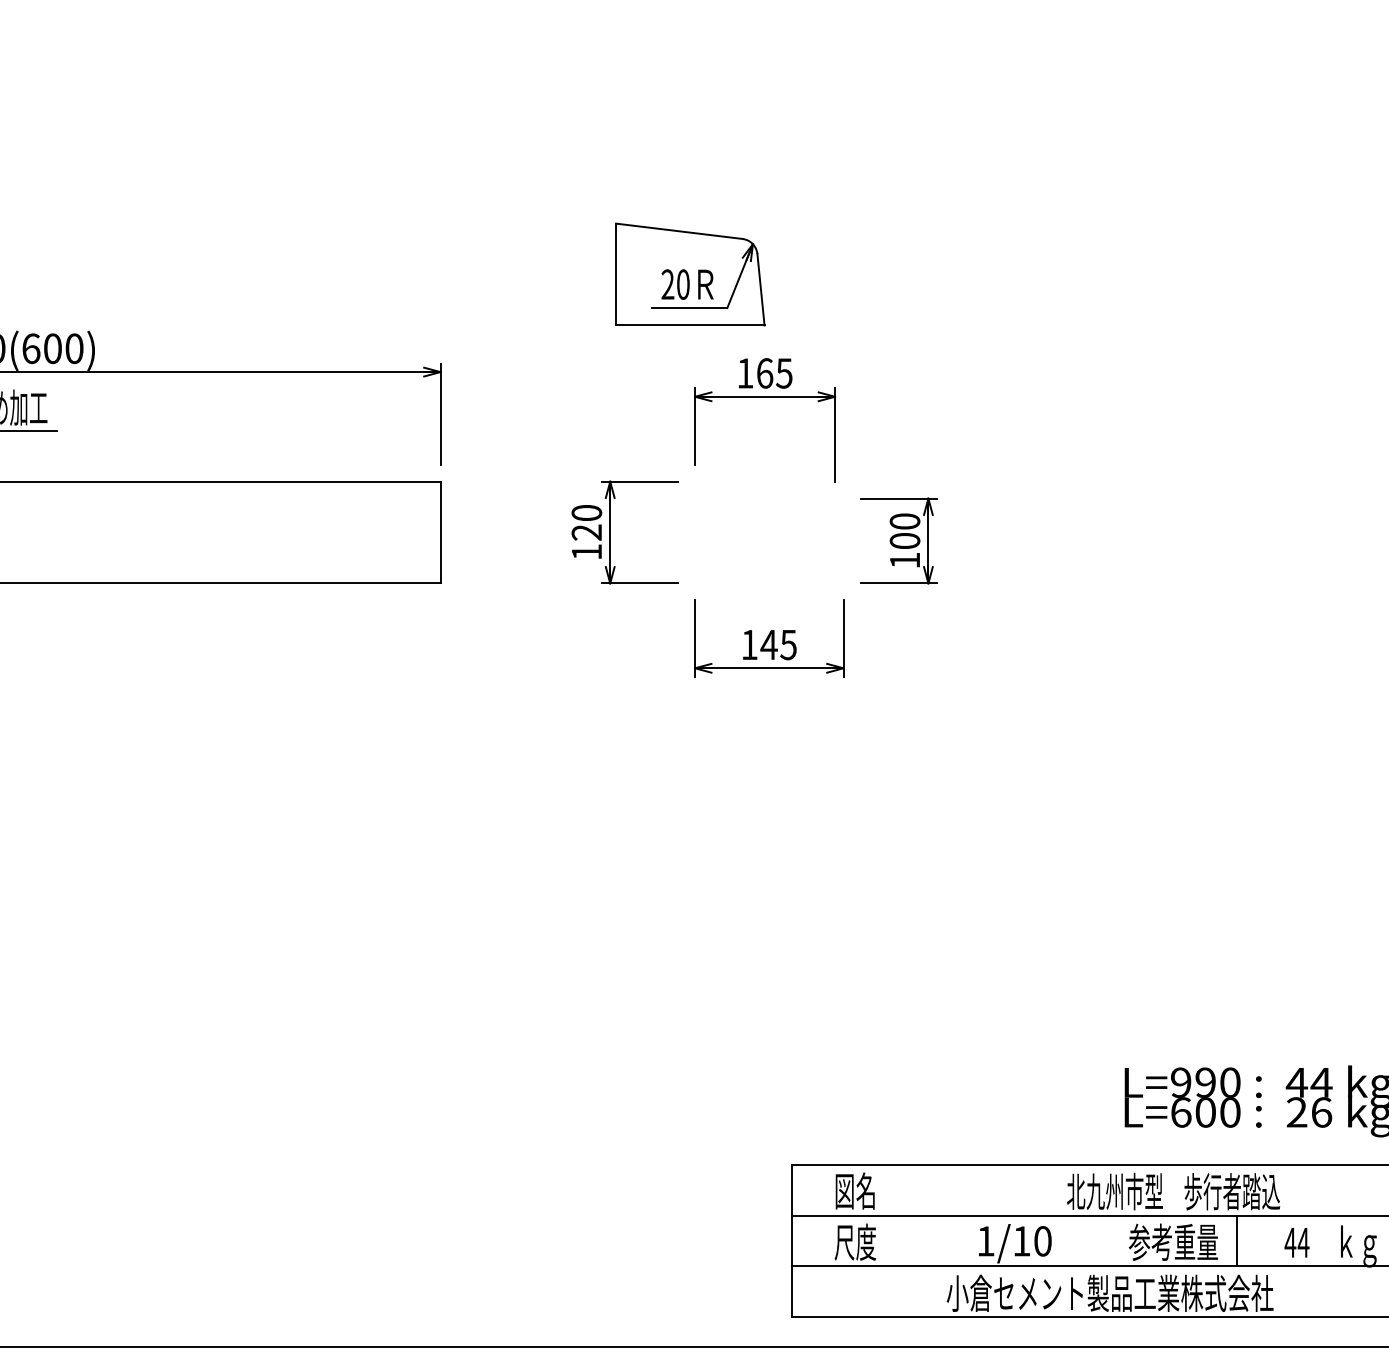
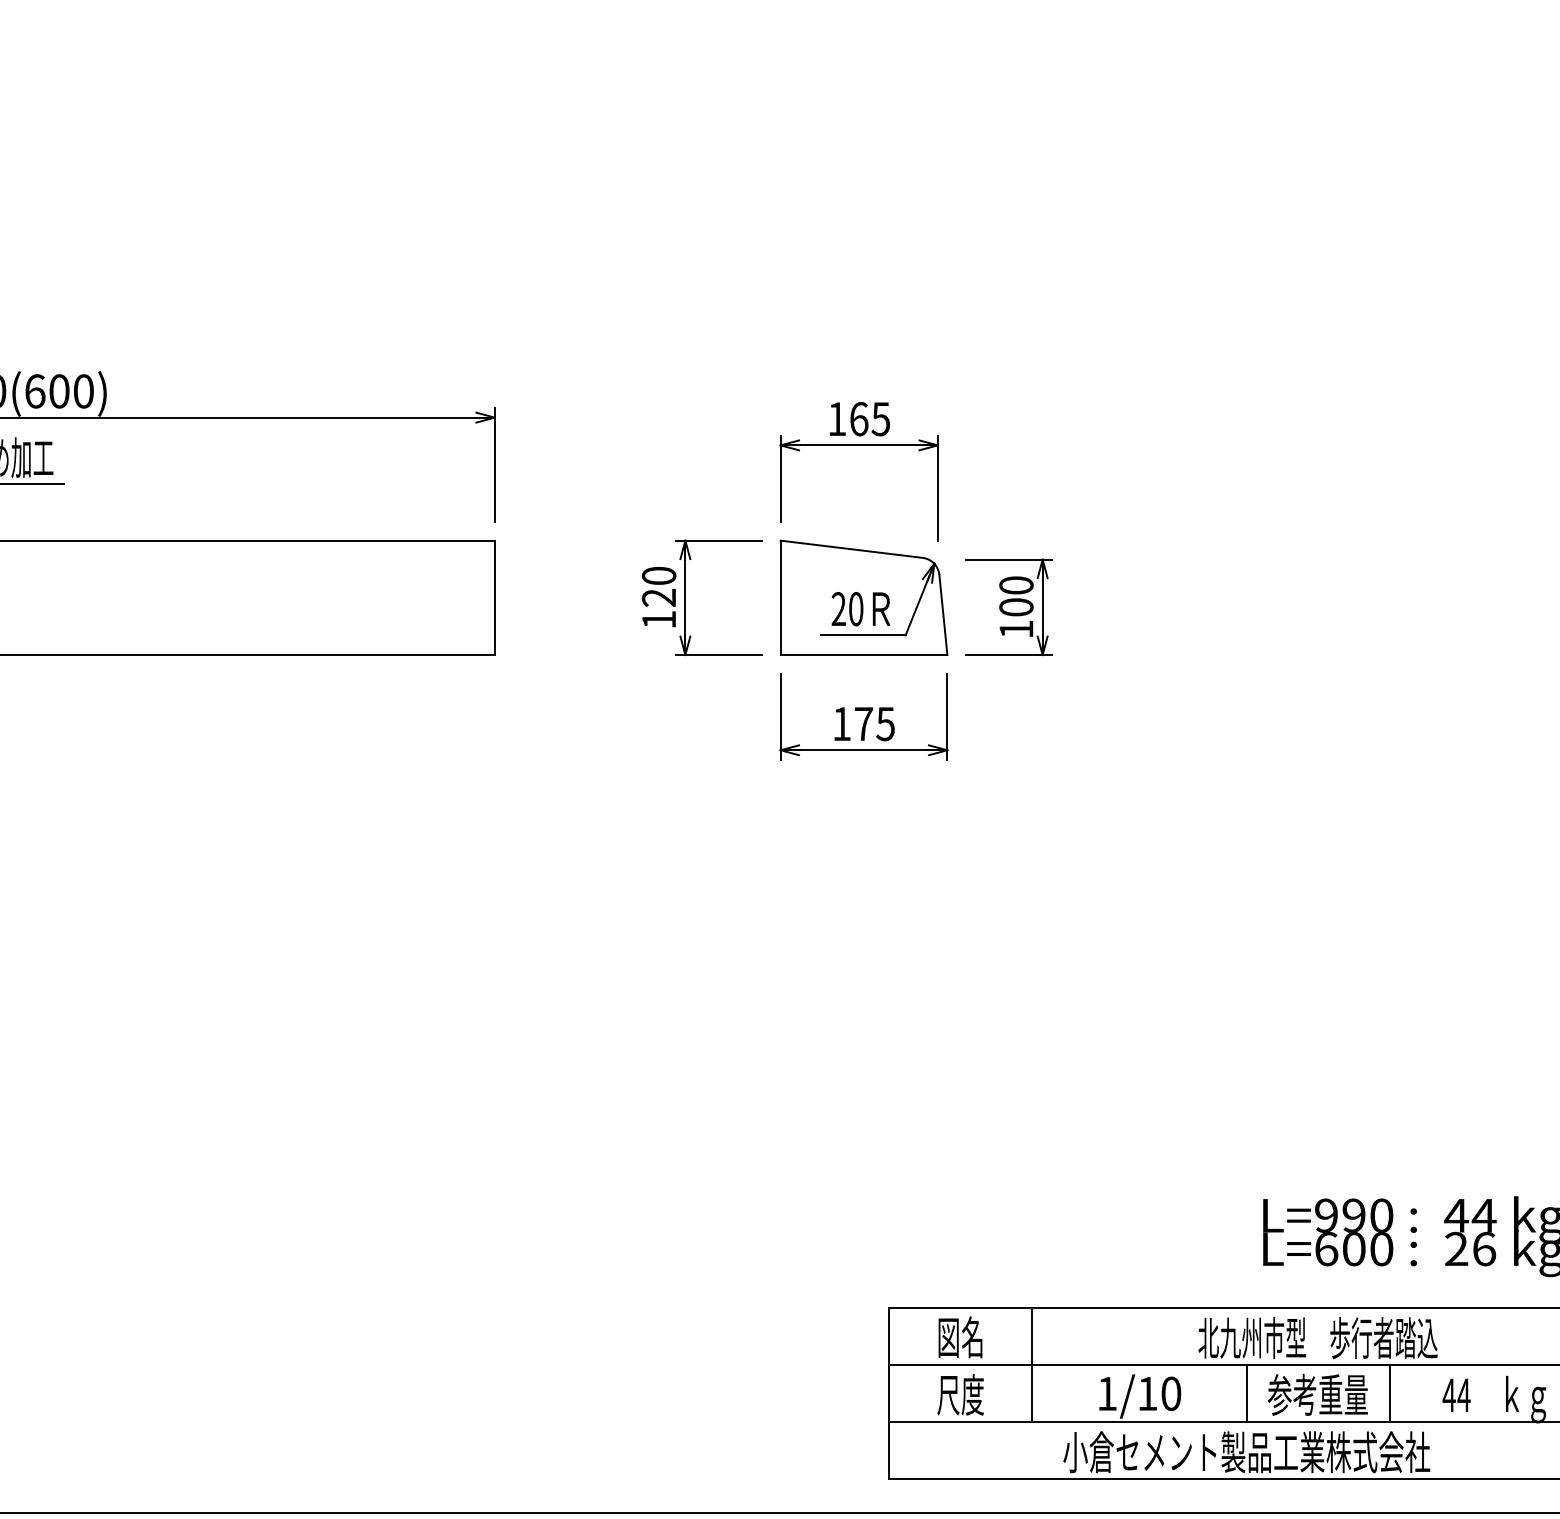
part: (690, 274) -> (864, 597), moved
text: (768, 644) -> (863, 723), 145 -> 175
line: (919, 1215) -> (1032, 1364), added
line: (1110, 1240) -> (1247, 1392), added

